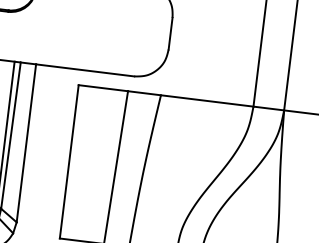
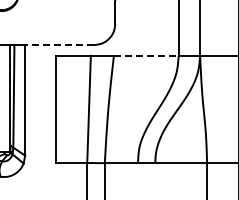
line: (85, 70) -> (59, 45), solid -> dashed
line: (207, 100) -> (146, 55), solid -> dashed

